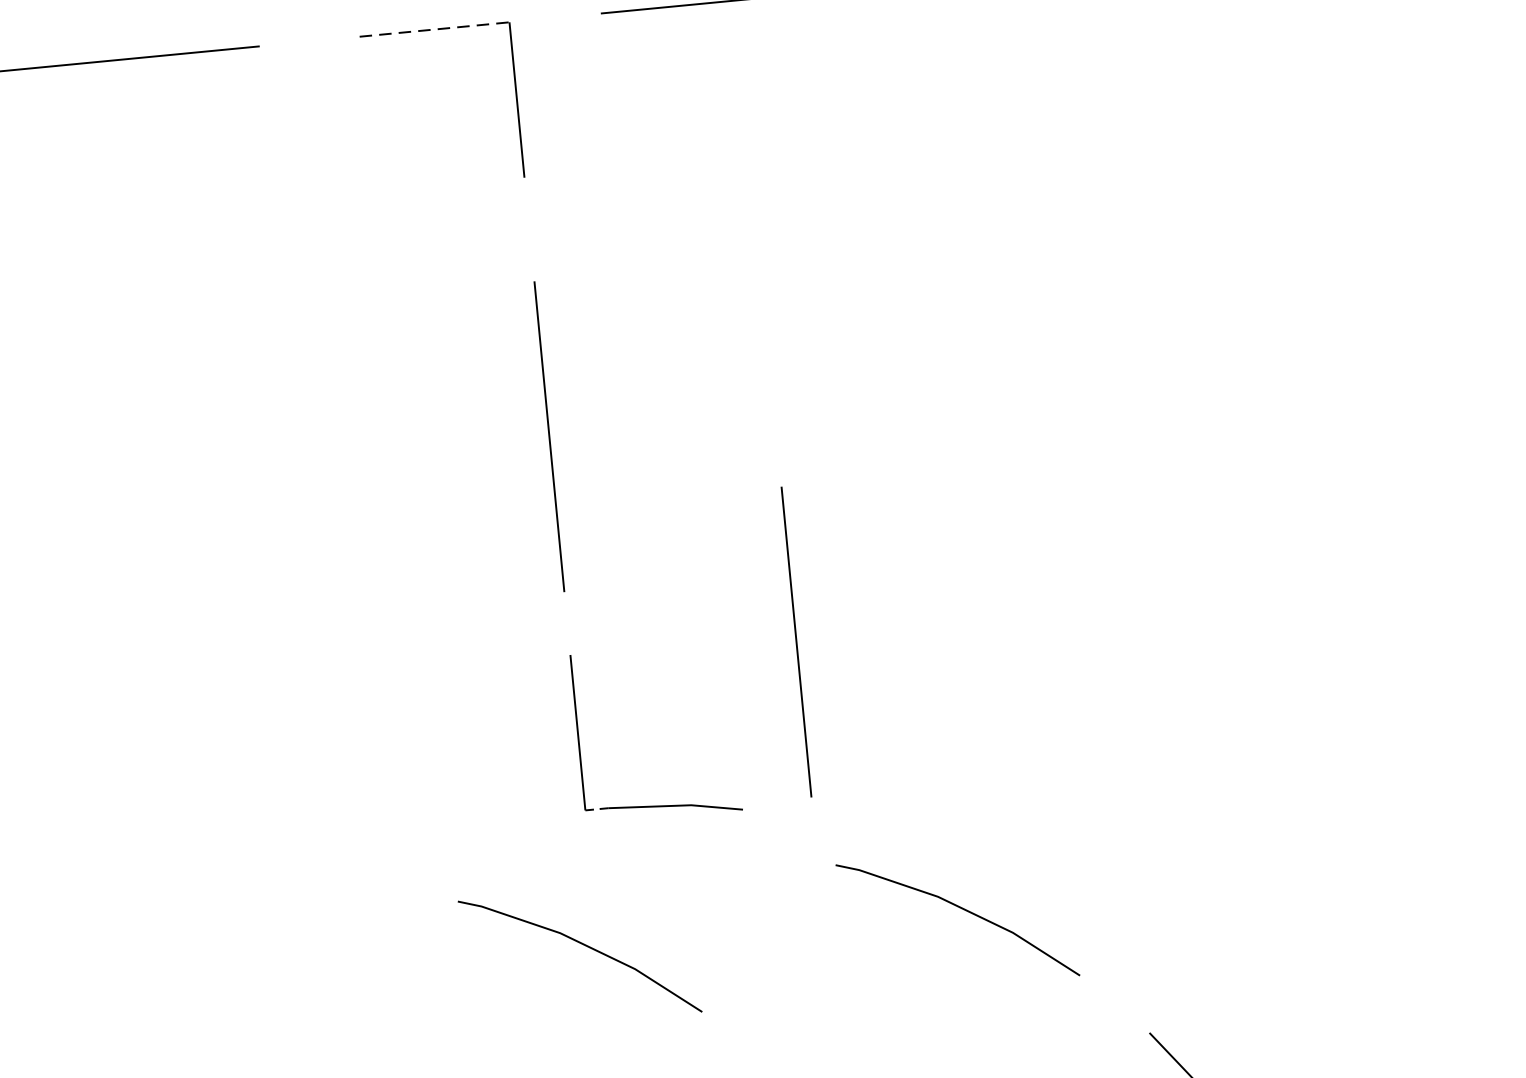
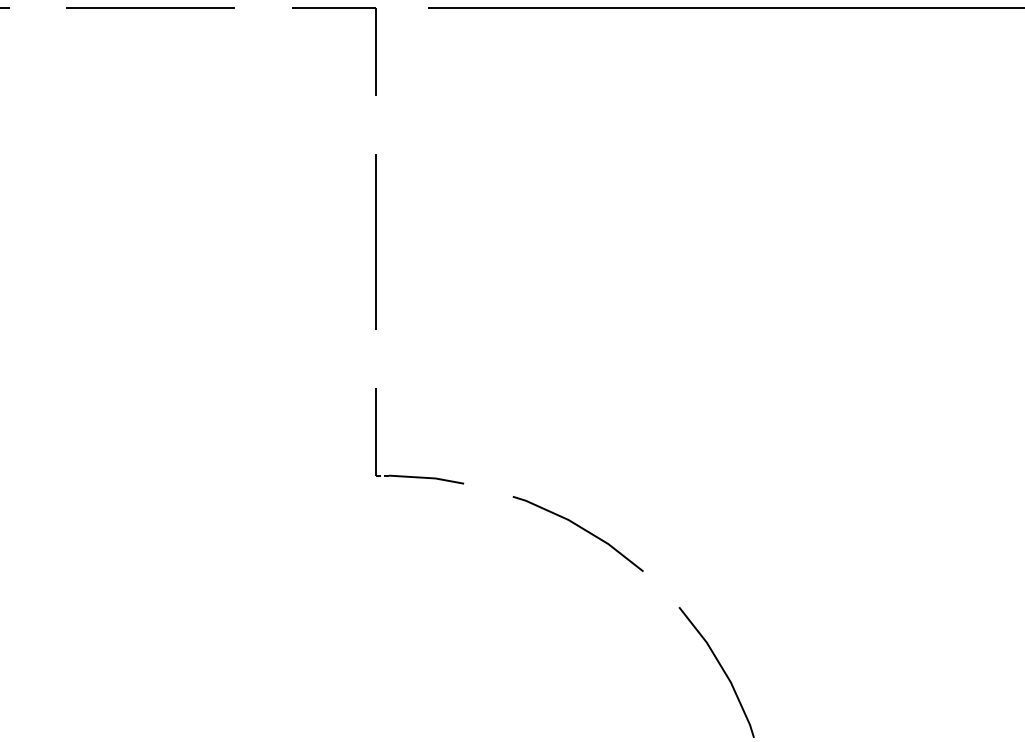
line: (435, 29) -> (334, 8), dashed -> solid
line: (795, 641) -> (502, 369), removed
part: (662, 804) -> (419, 476), moved
line: (583, 946) -> (367, 528), removed

